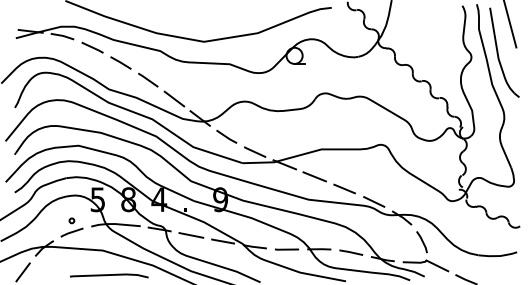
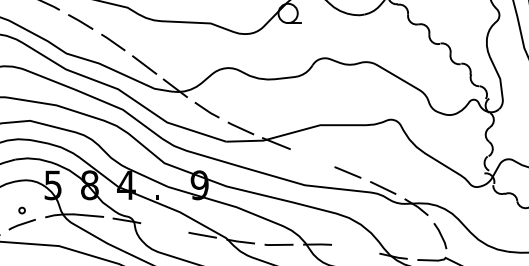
line: (314, 176) -> (311, 157), removed
line: (191, 235) -> (164, 228), removed
line: (351, 252) -> (356, 248), removed

